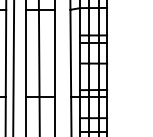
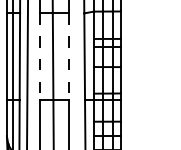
line: (26, 53) -> (40, 57), solid -> dashed
line: (55, 53) -> (69, 57), solid -> dashed

